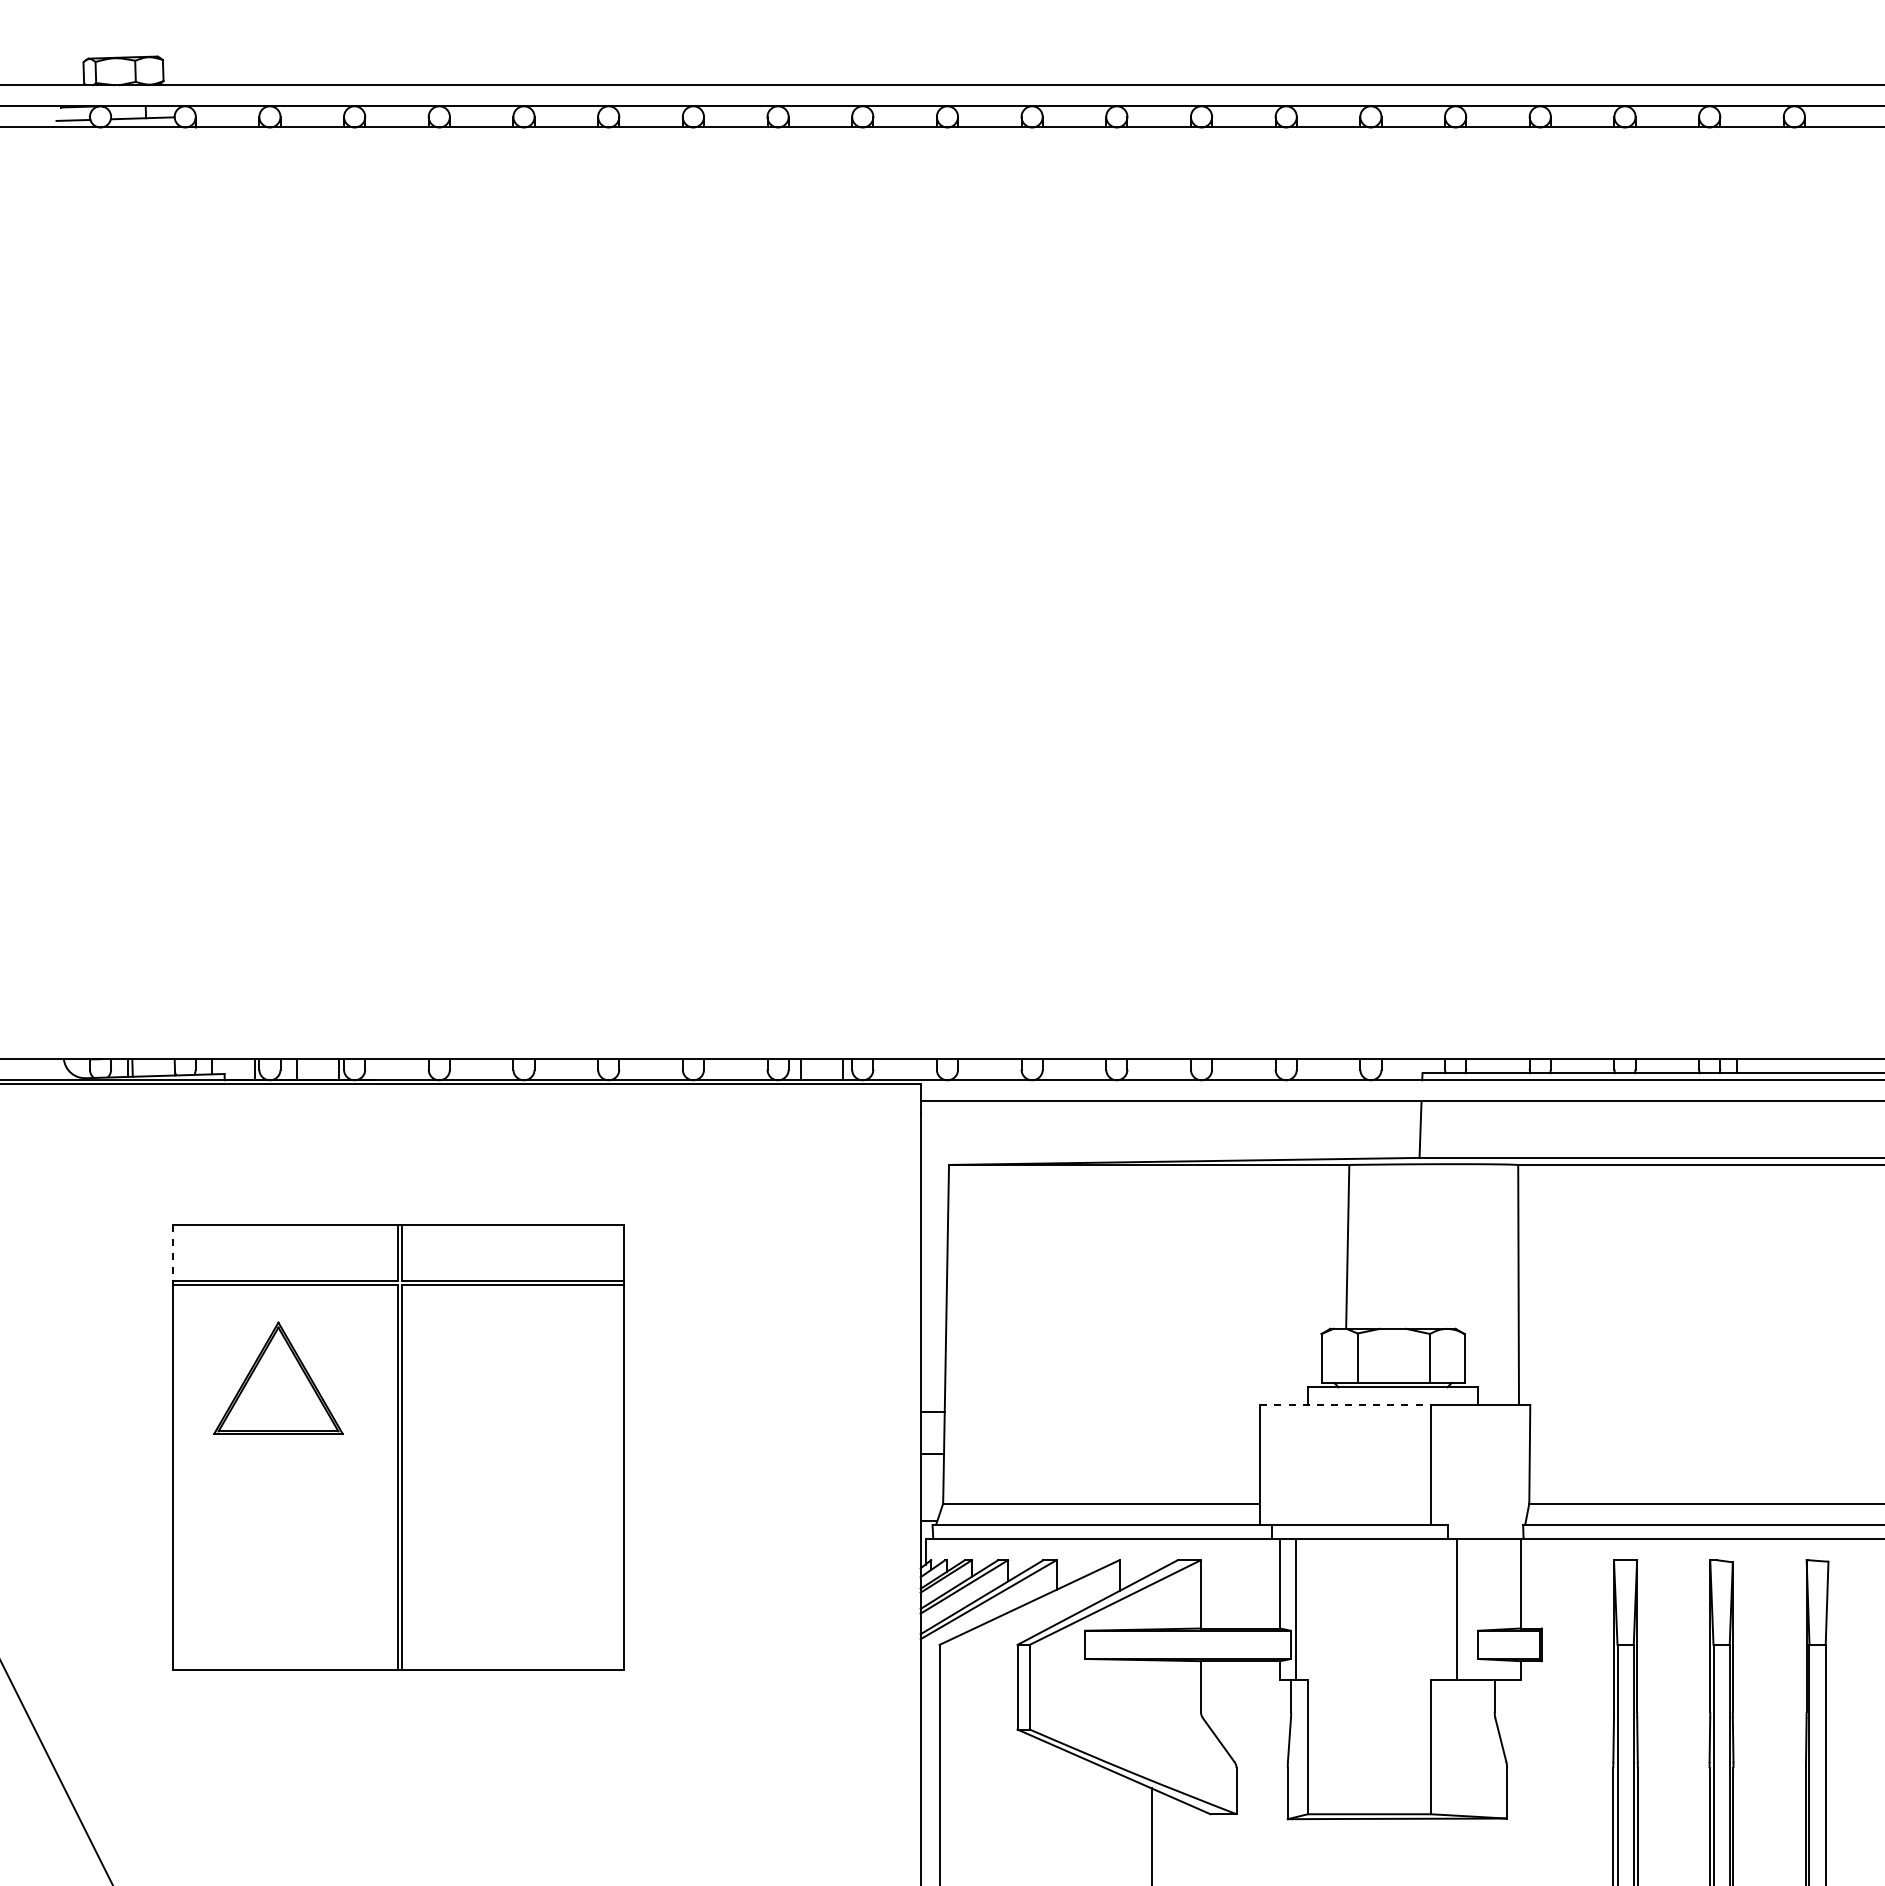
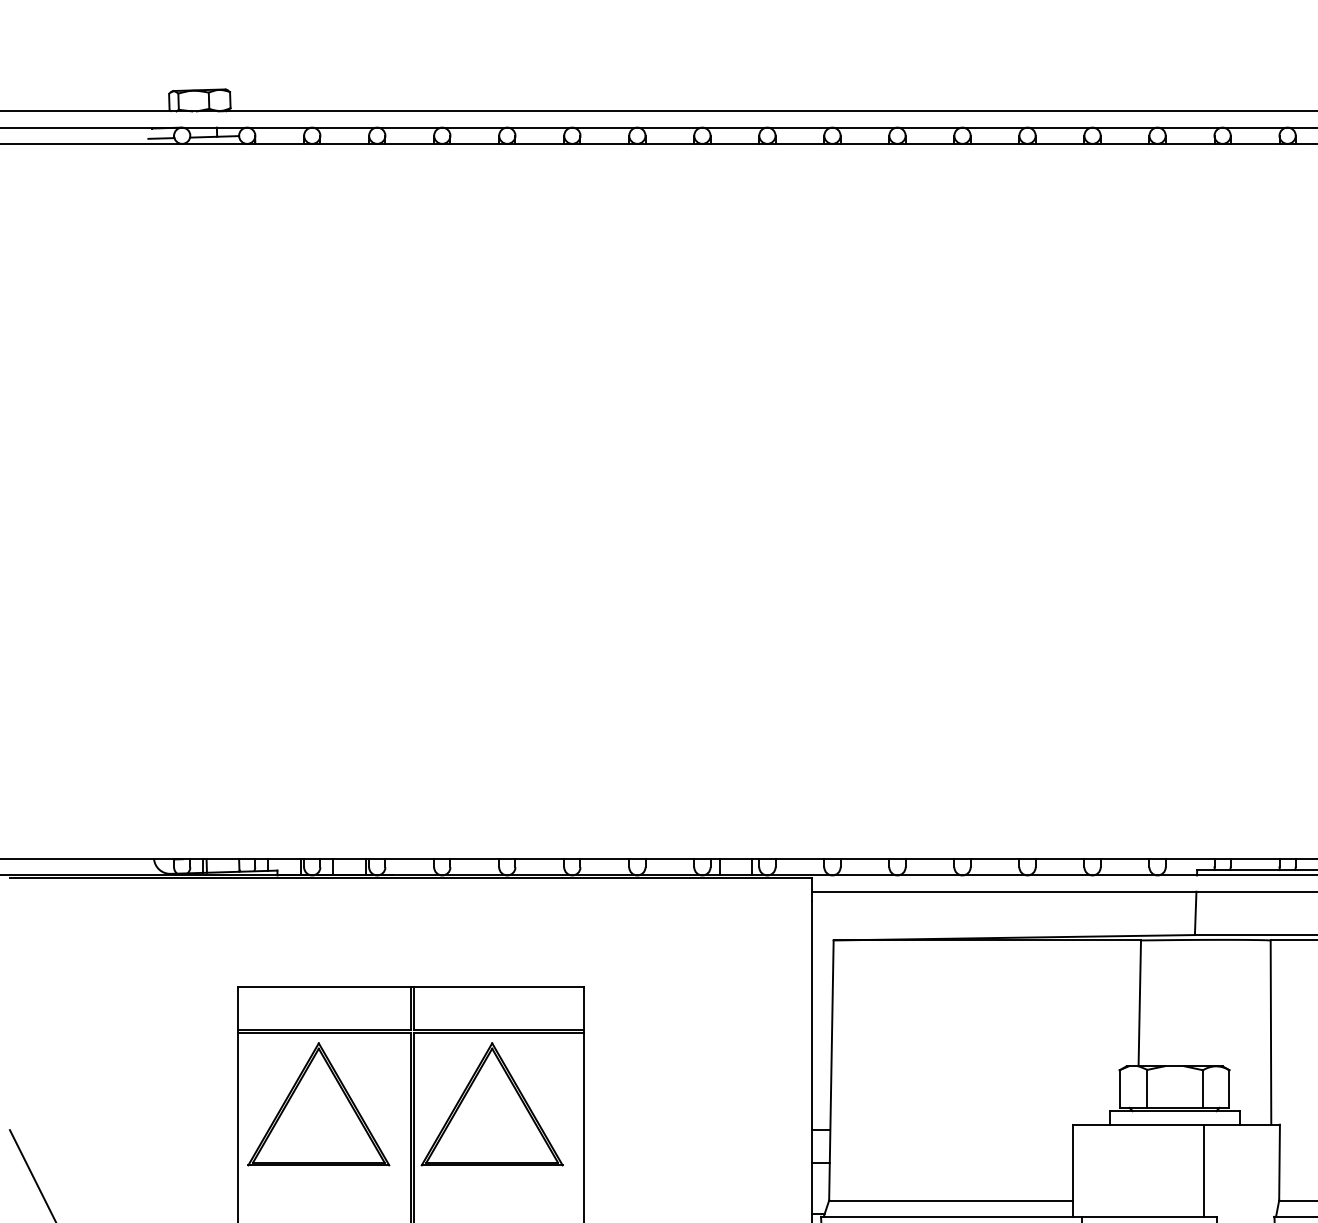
line: (172, 1253) -> (237, 1008), dashed -> solid
part: (278, 1377) -> (318, 1103), size x1.43
part: (503, 1377) -> (491, 1103), added
line: (1345, 1404) -> (1138, 1124), dashed -> solid

